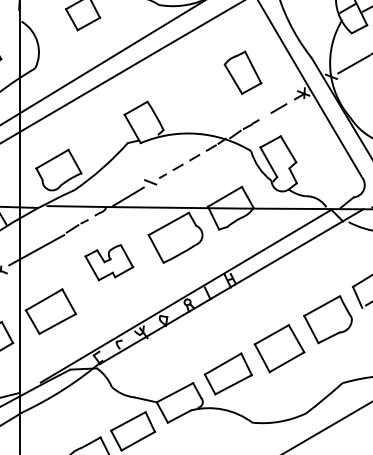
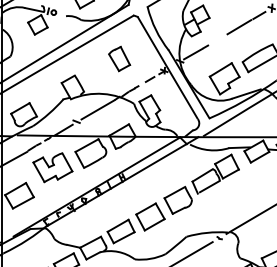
part: (242, 71) -> (119, 58), moved
line: (187, 162) -> (97, 110), dashed -> solid
part: (108, 262) -> (52, 167), size x1.43

